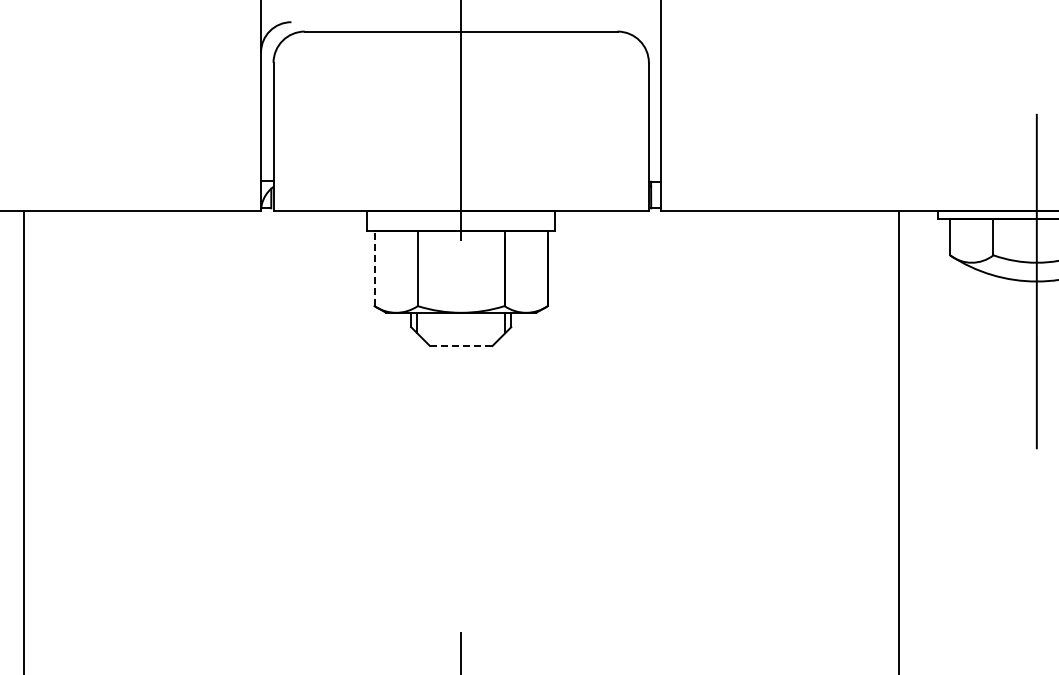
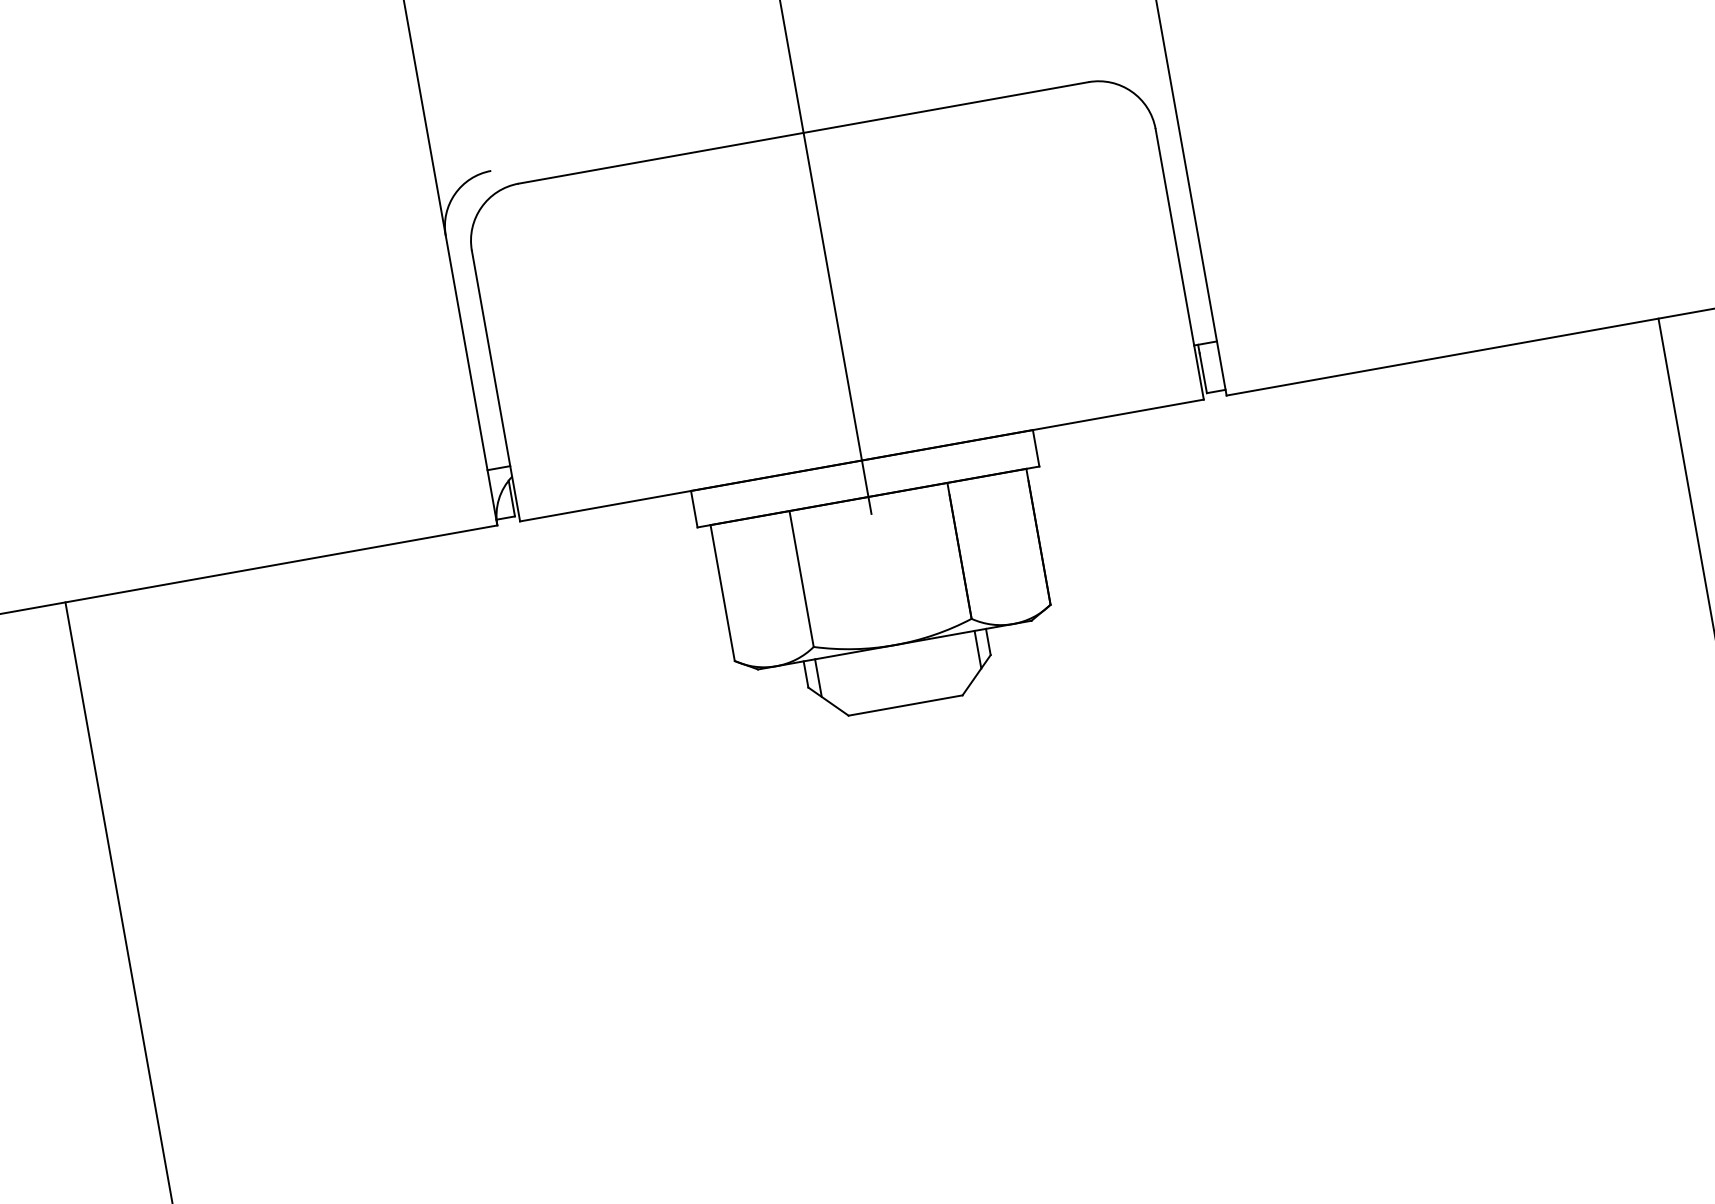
line: (374, 268) -> (722, 592), dashed -> solid
line: (461, 345) -> (905, 704), dashed -> solid

